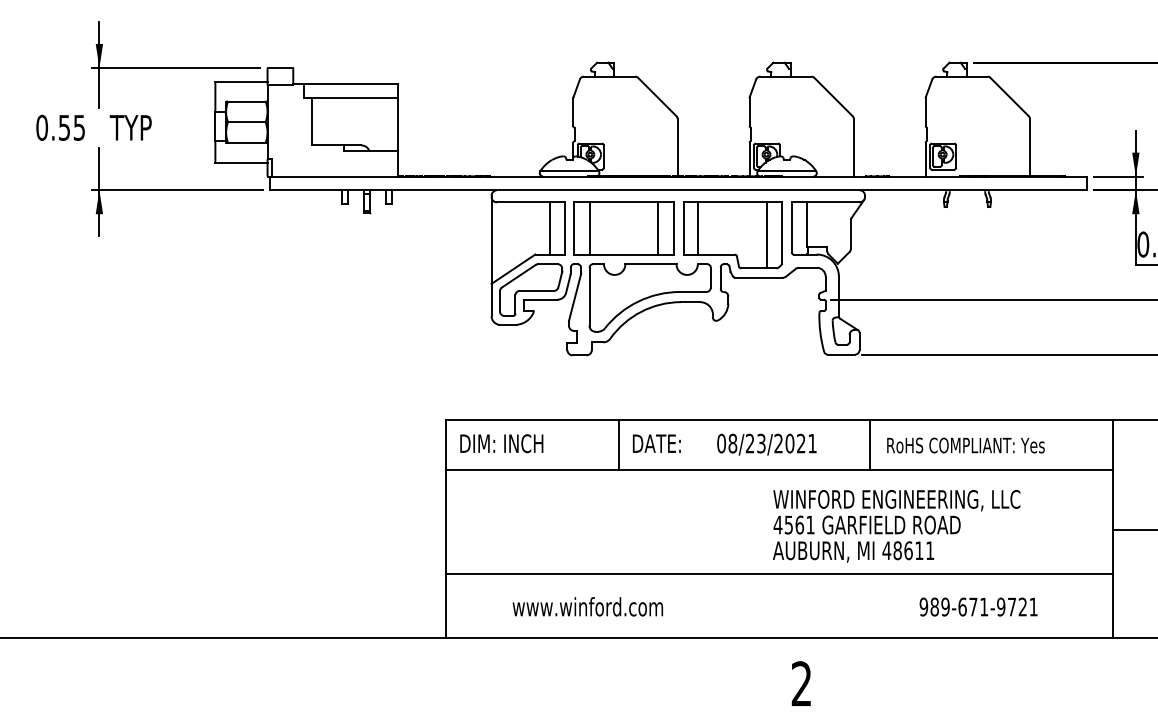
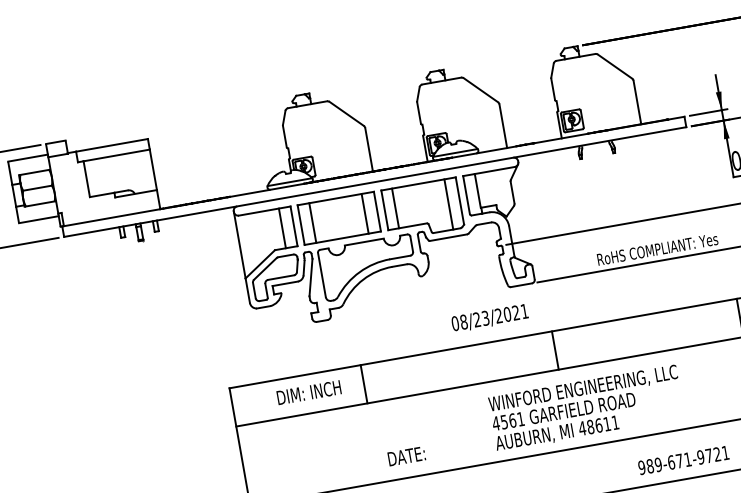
text: (501, 443) -> (308, 392), moved
text: (656, 443) -> (406, 456), moved
text: (766, 444) -> (489, 318), moved
text: (965, 445) -> (657, 249), moved
text: (978, 606) -> (683, 459), moved

